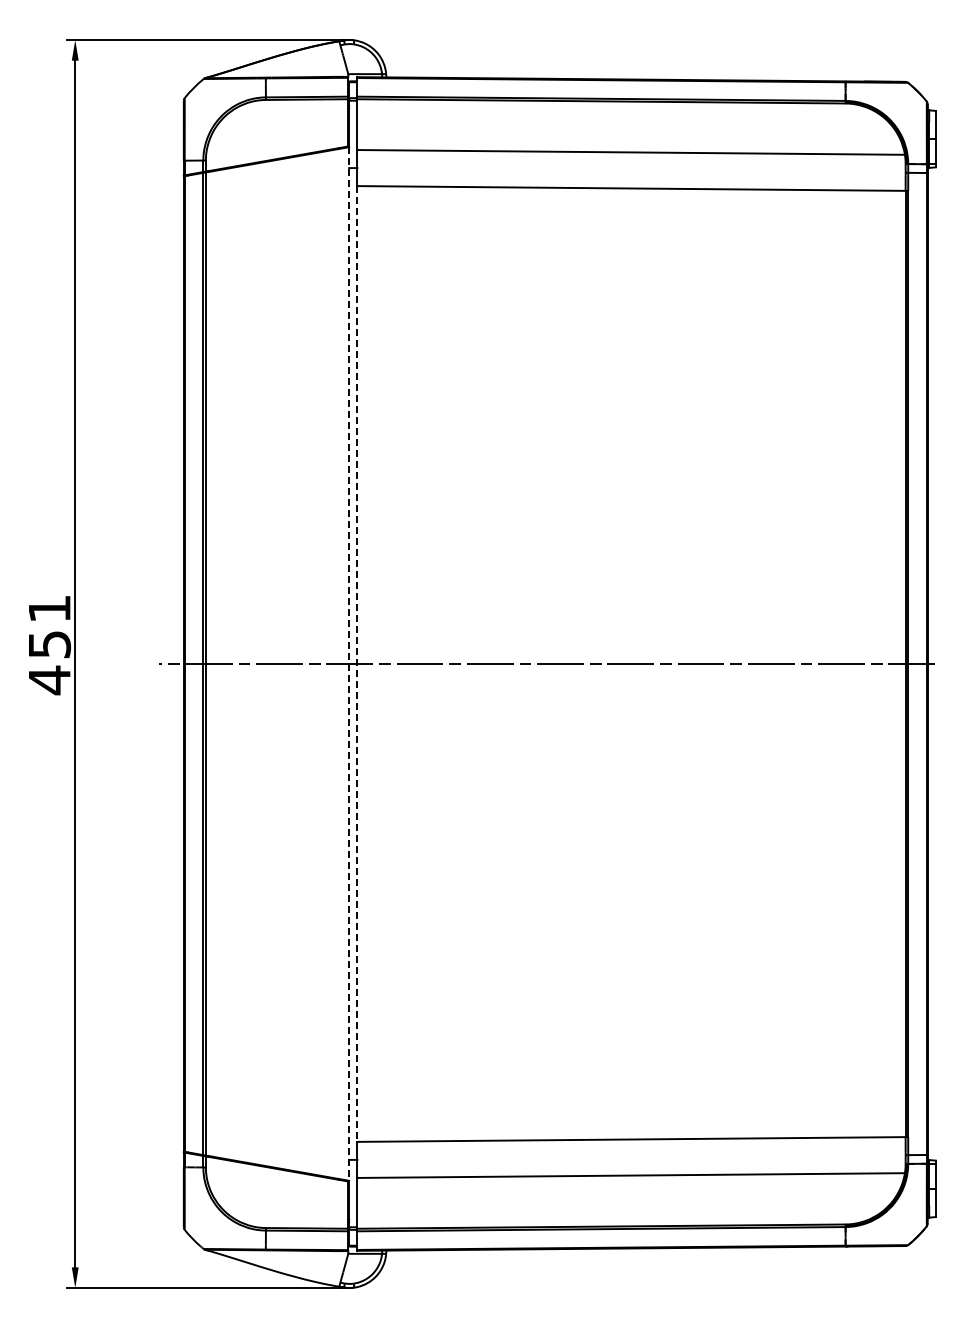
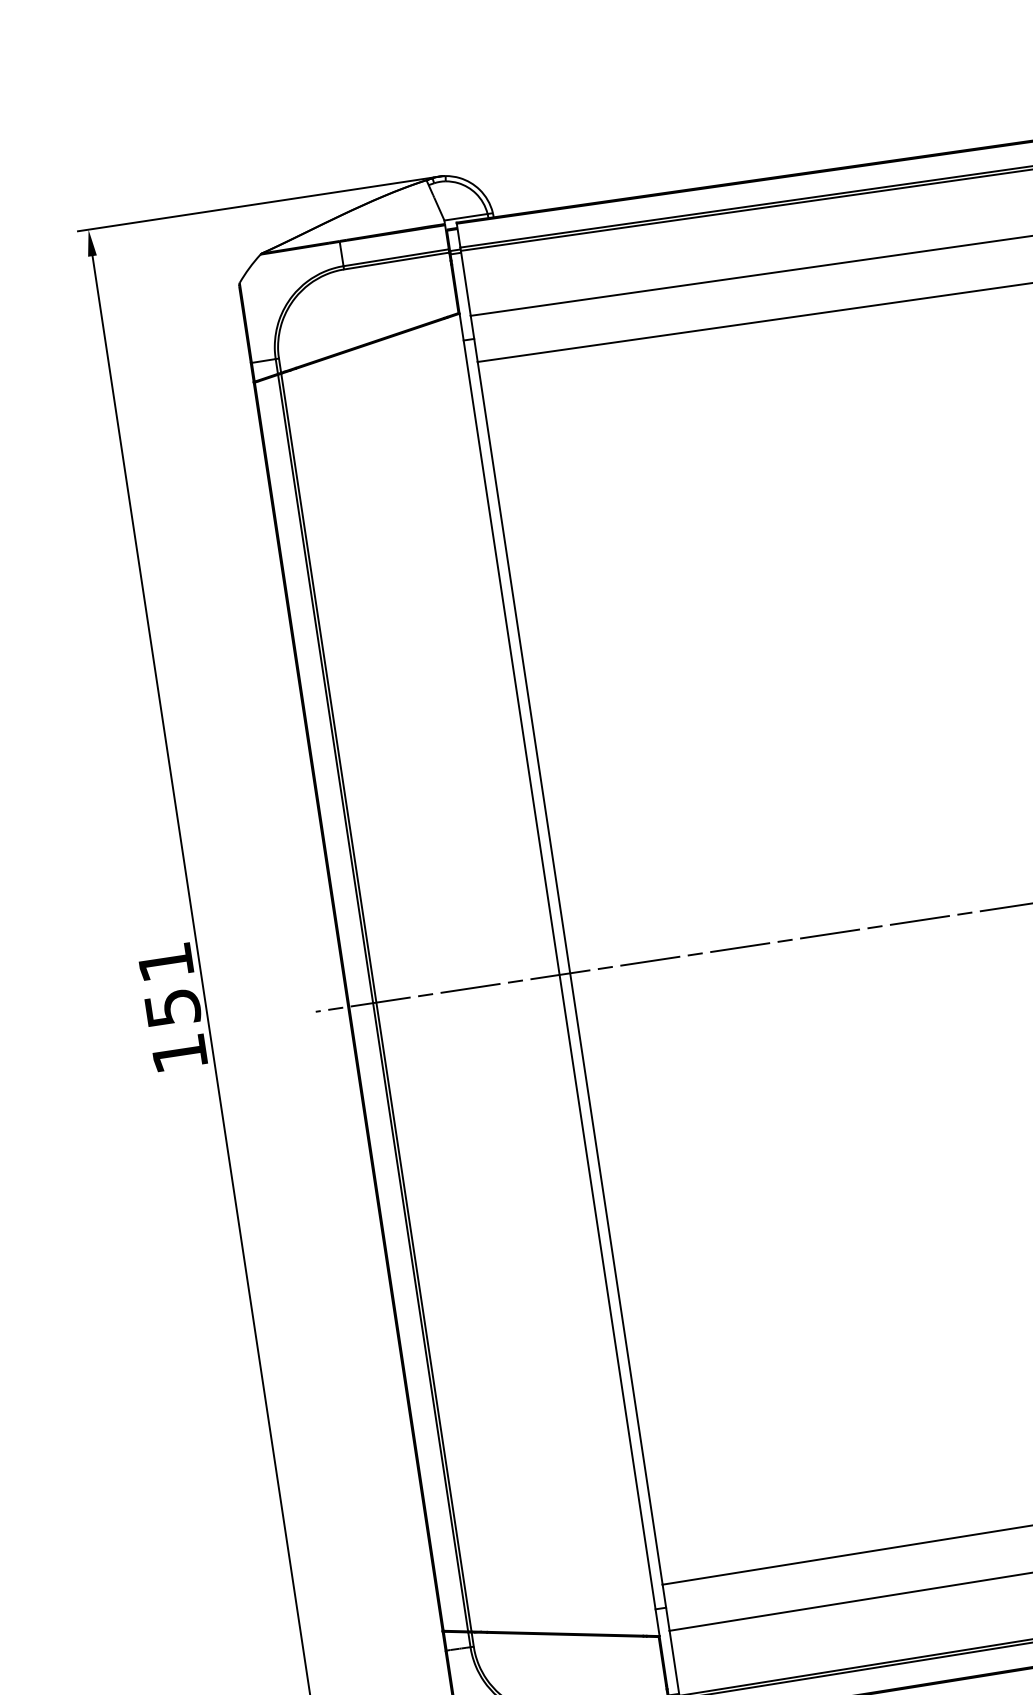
line: (349, 664) -> (560, 975), dashed -> solid
line: (357, 664) -> (570, 973), dashed -> solid
text: (49, 680) -> (179, 1054), 451 -> 151

